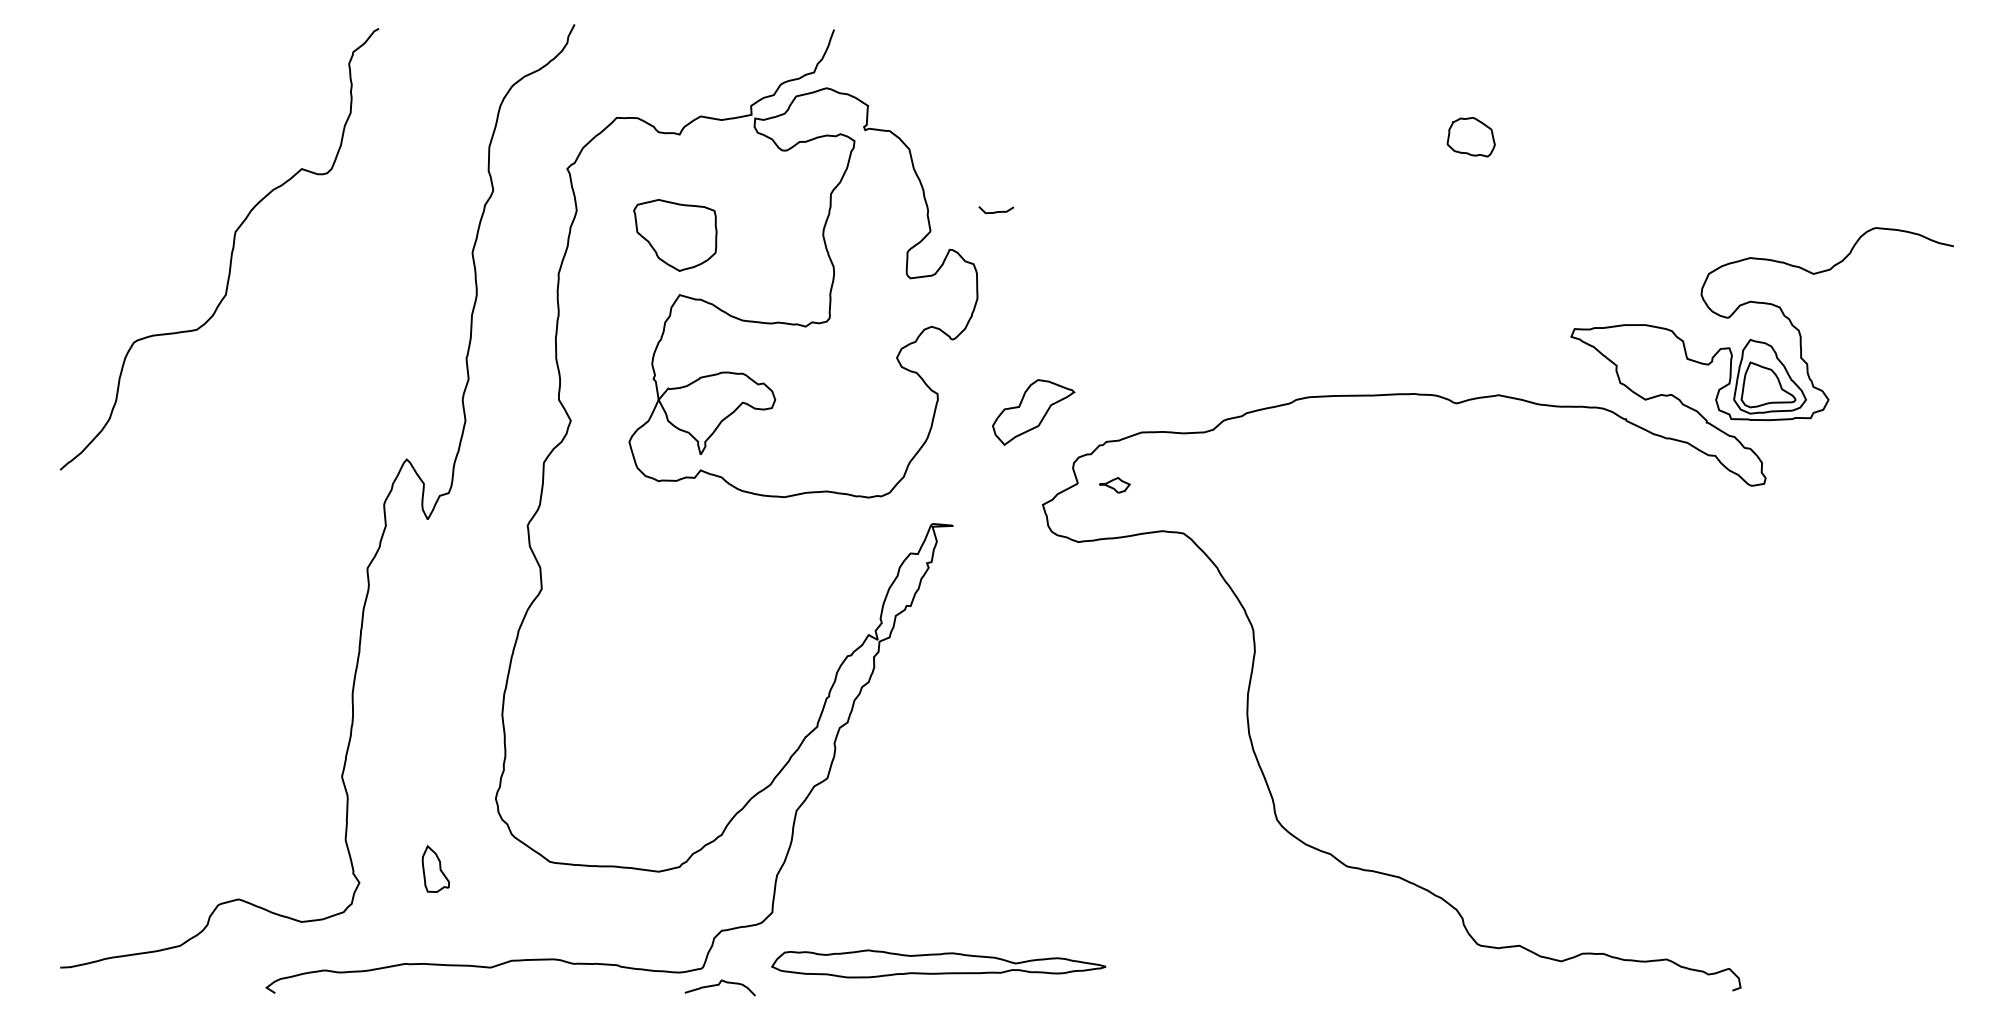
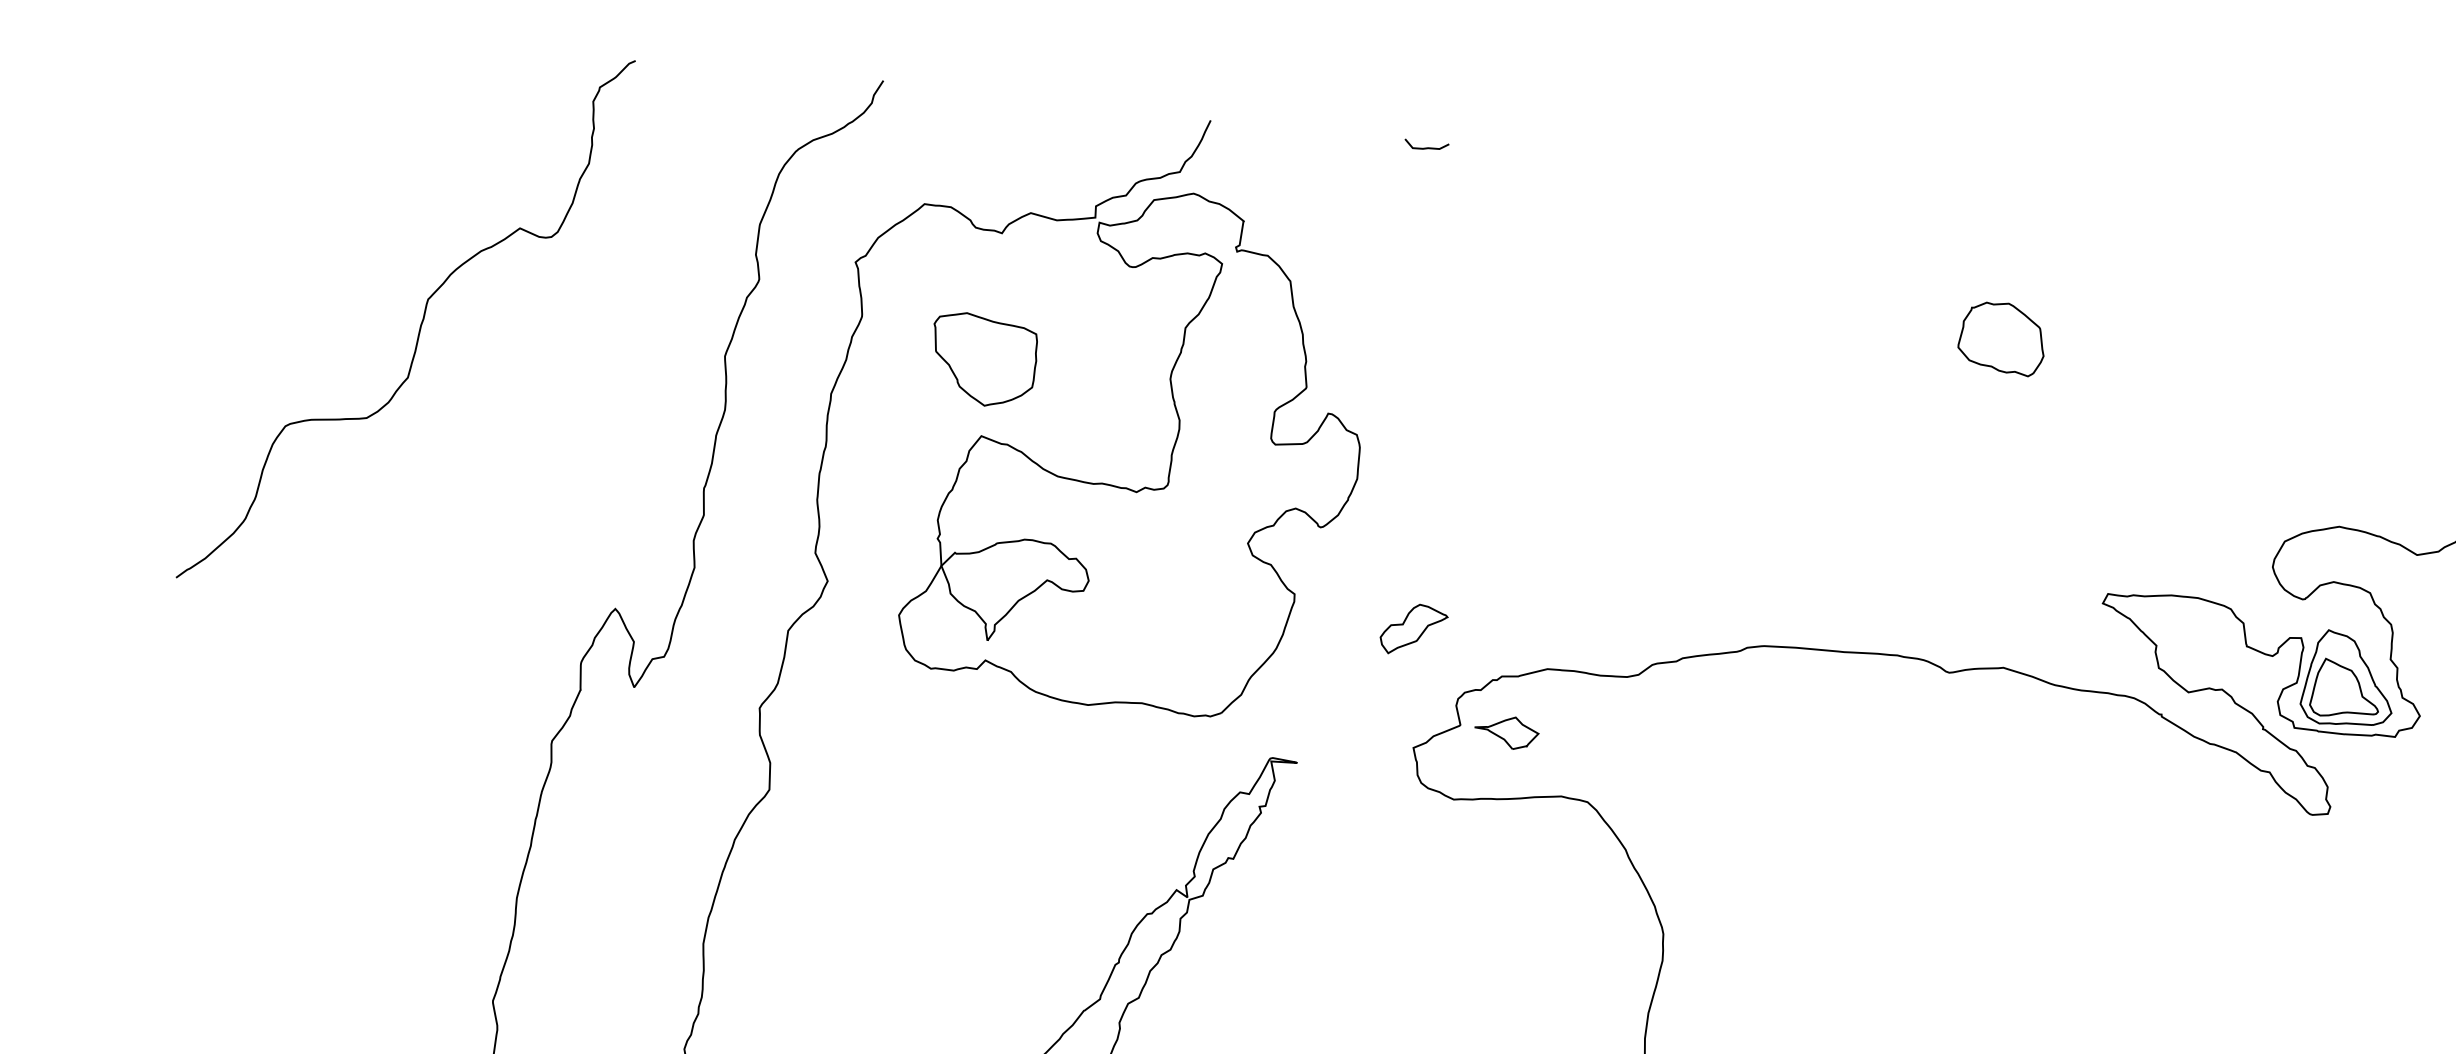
part: (1470, 136) -> (2001, 337), size x1.43
curve: (995, 211) -> (1425, 147), moved
part: (1033, 412) -> (1413, 629), size x0.62
part: (1114, 485) -> (1506, 732), size x1.67

